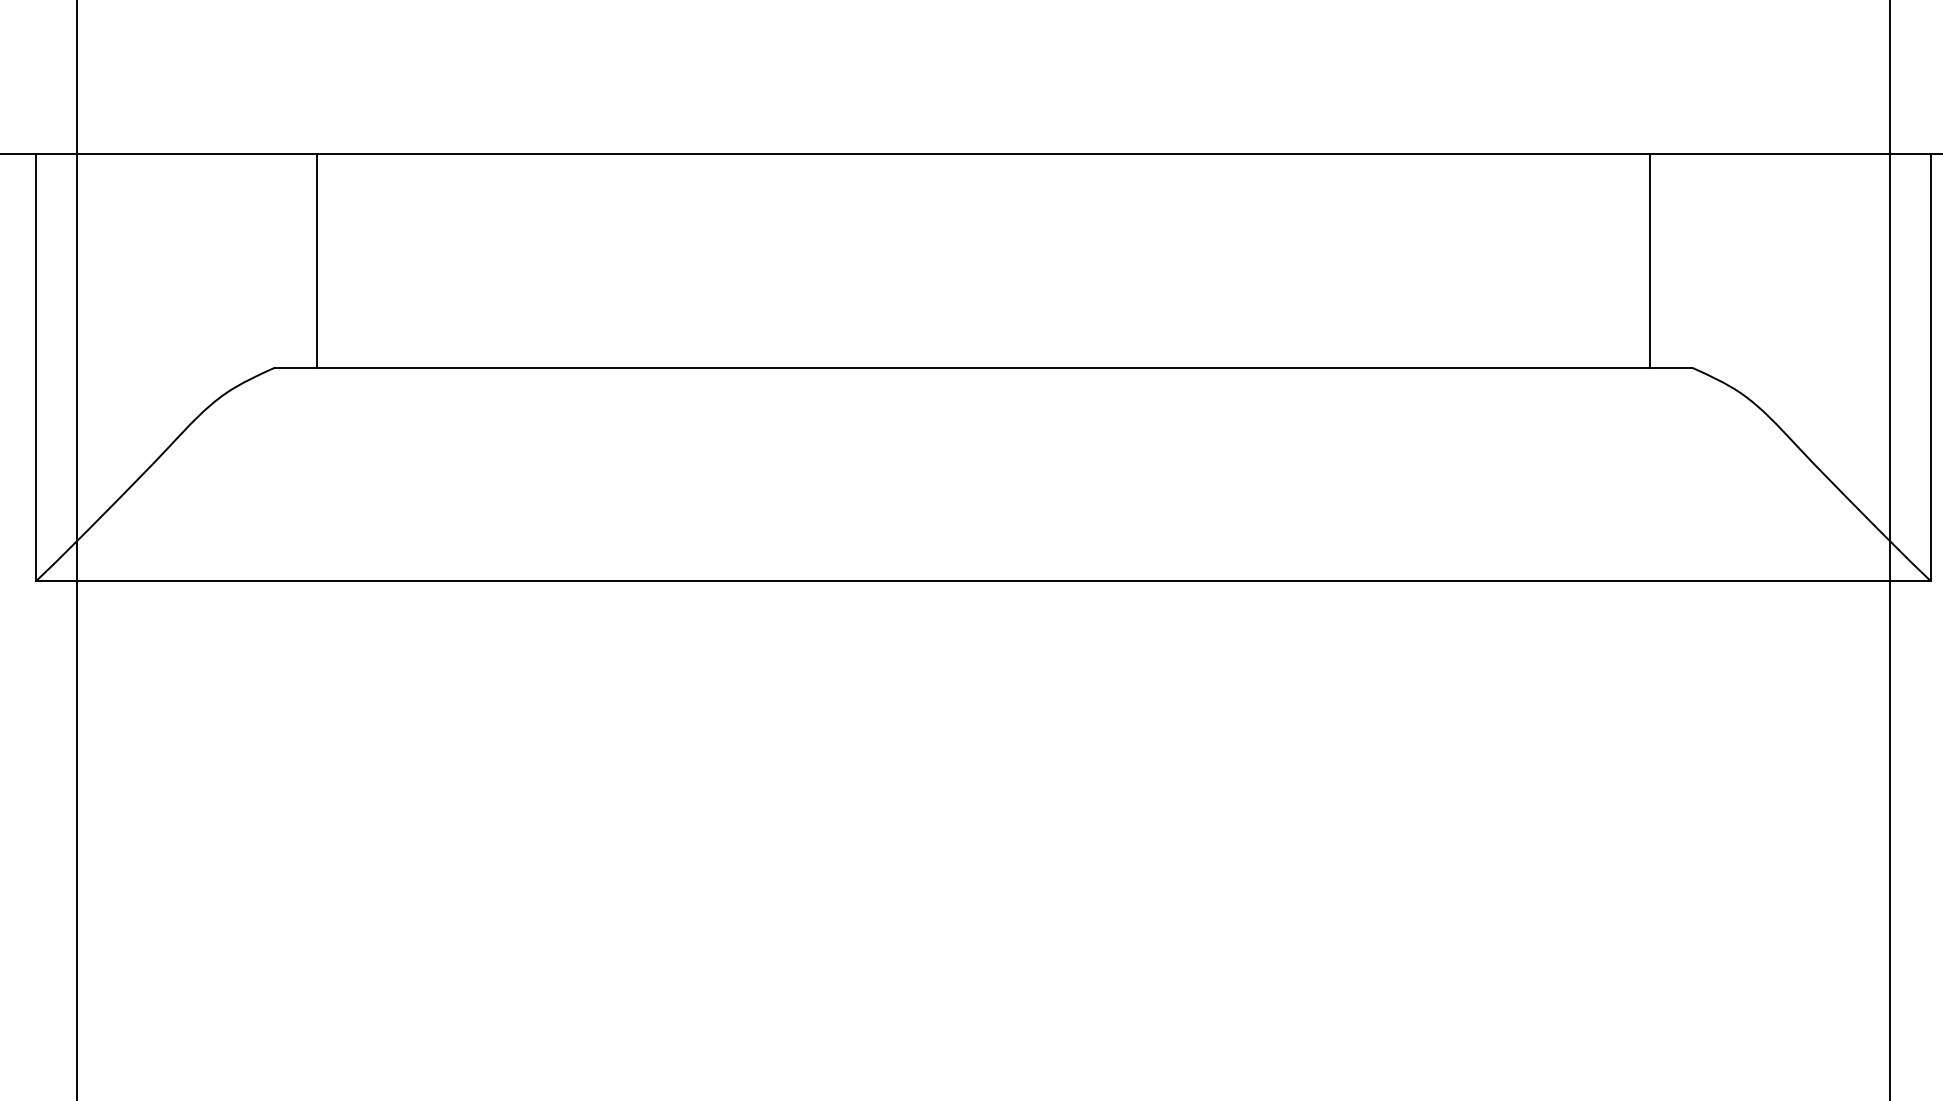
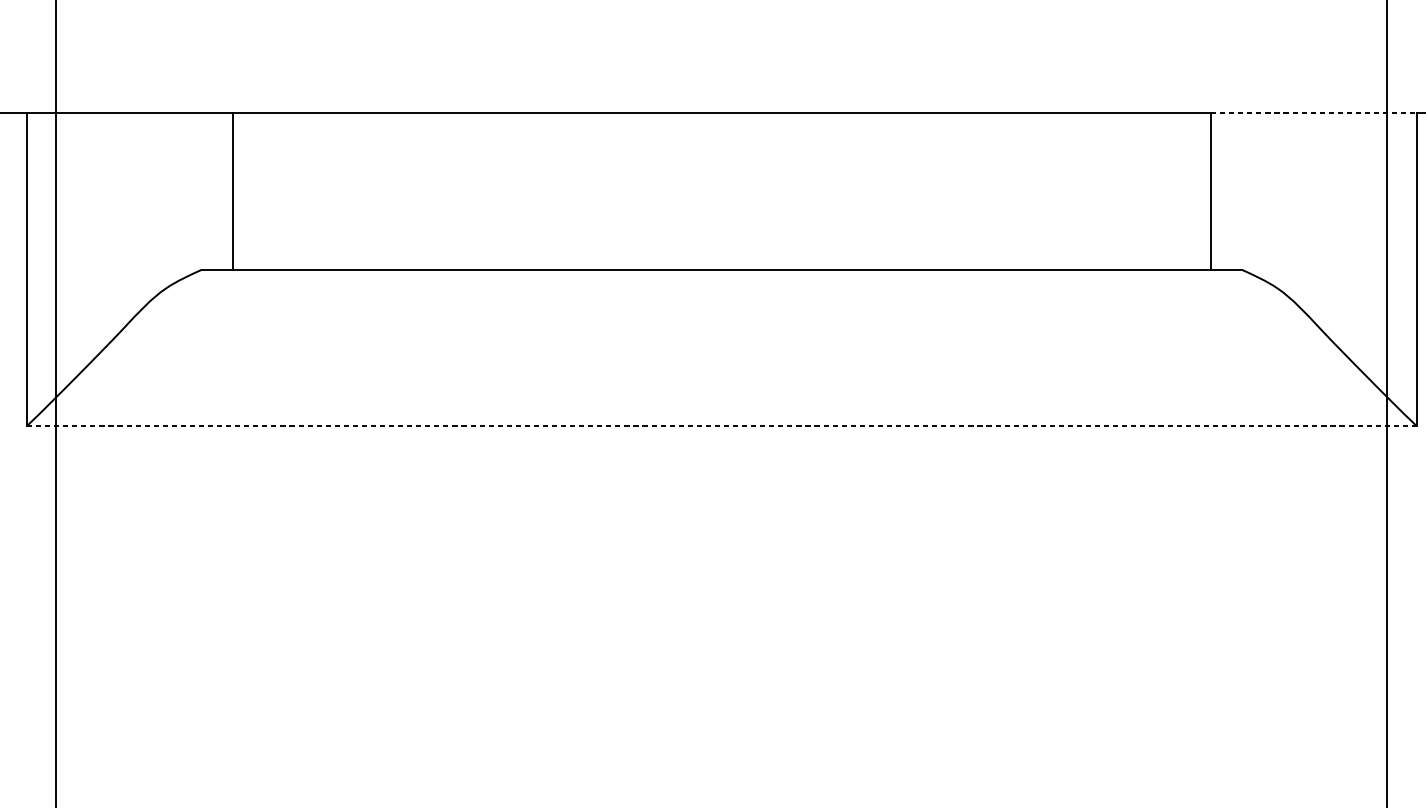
line: (1790, 154) -> (1314, 113), solid -> dashed
line: (982, 581) -> (721, 426), solid -> dashed

